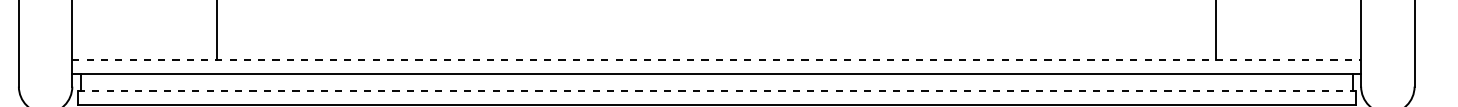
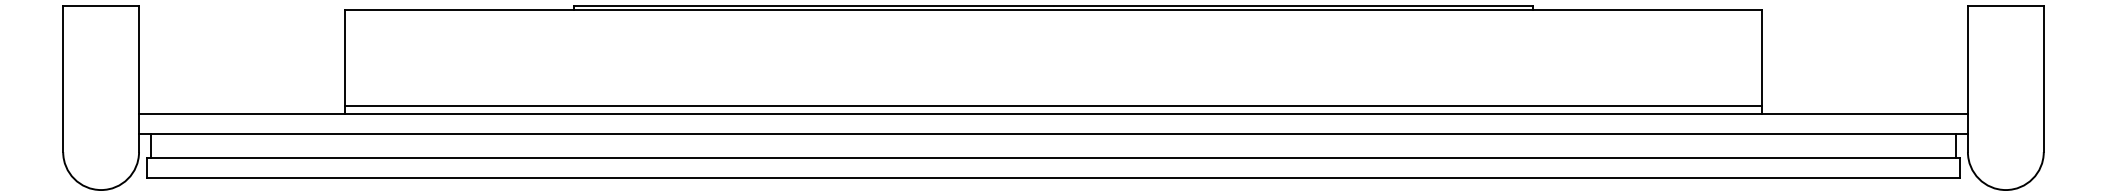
line: (716, 54) -> (1053, 106), added
line: (716, 60) -> (1053, 114), dashed -> solid
line: (716, 91) -> (1053, 158), dashed -> solid

